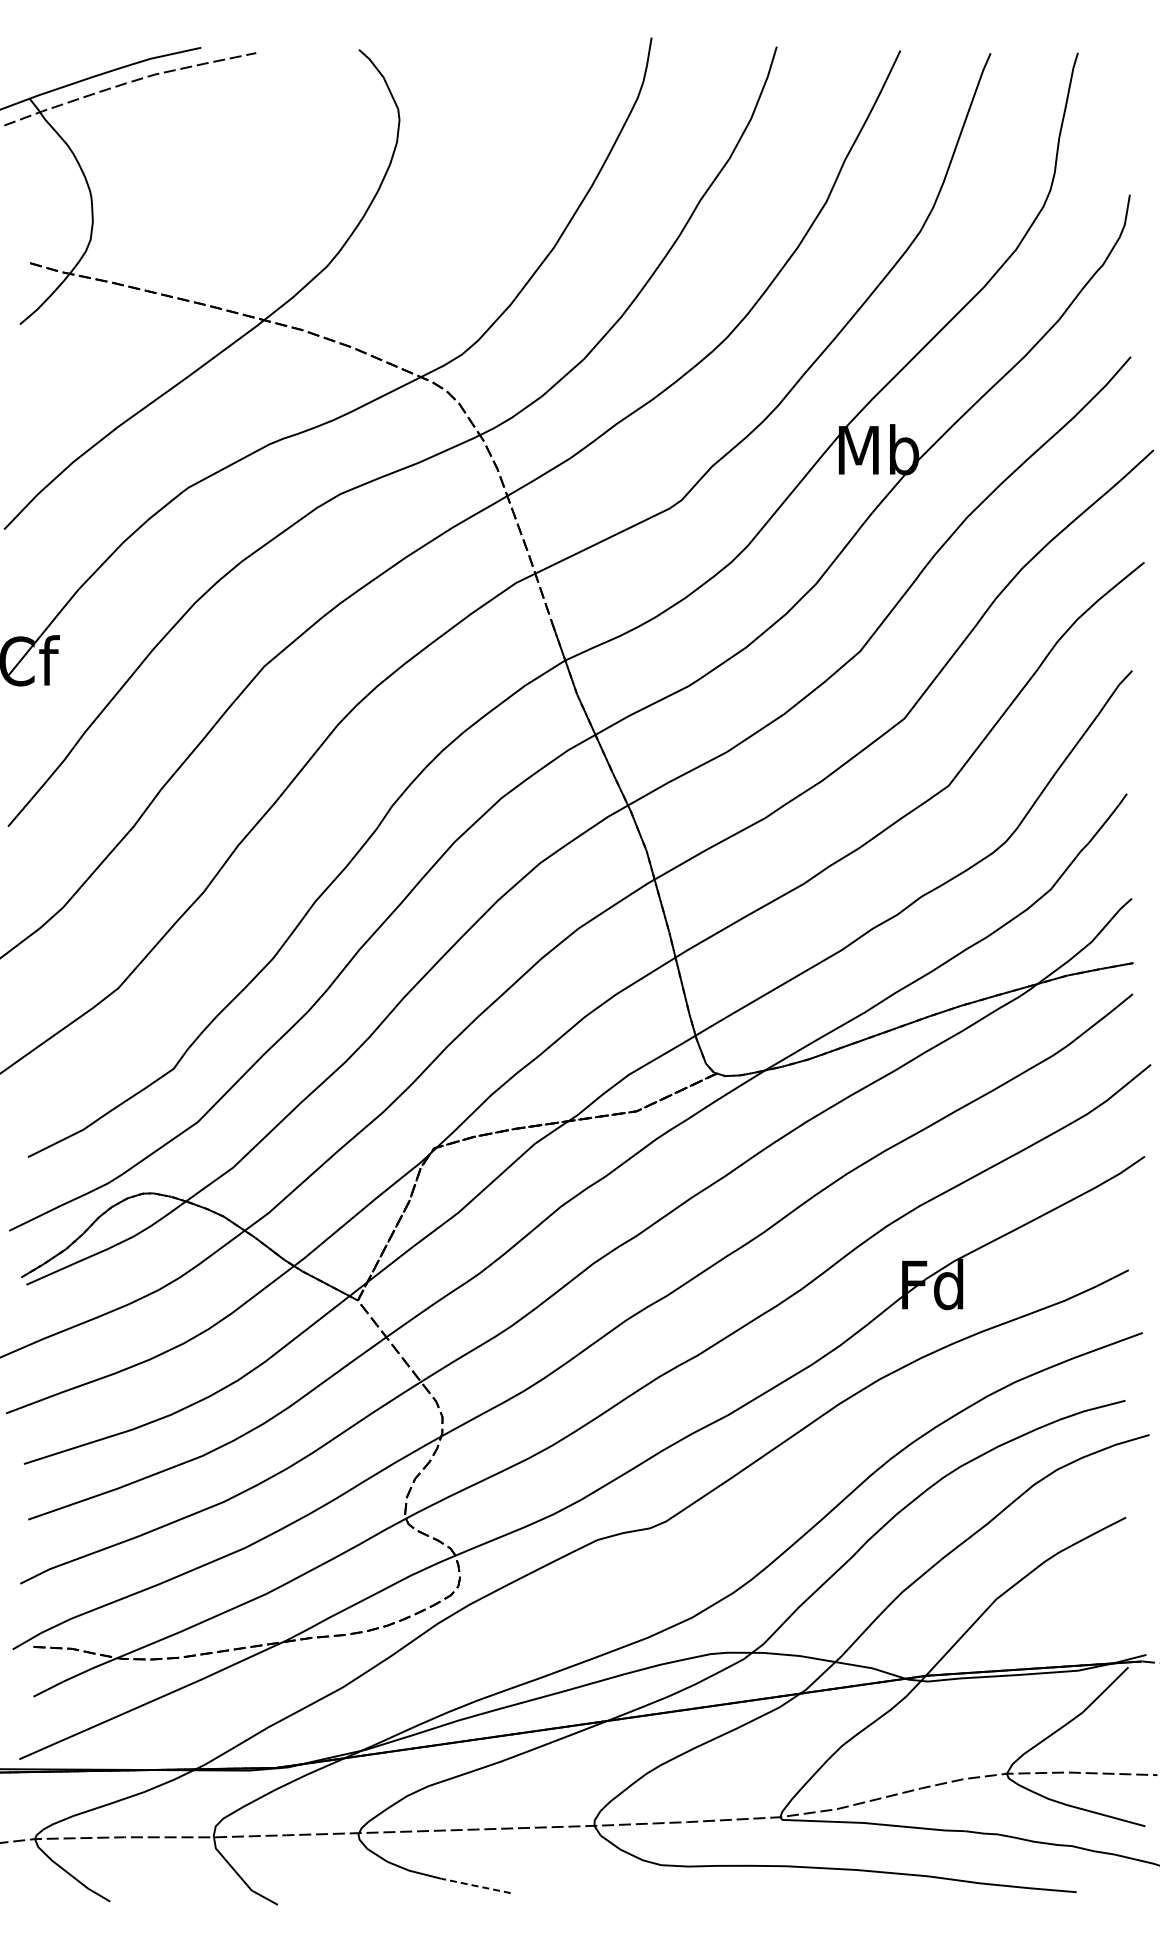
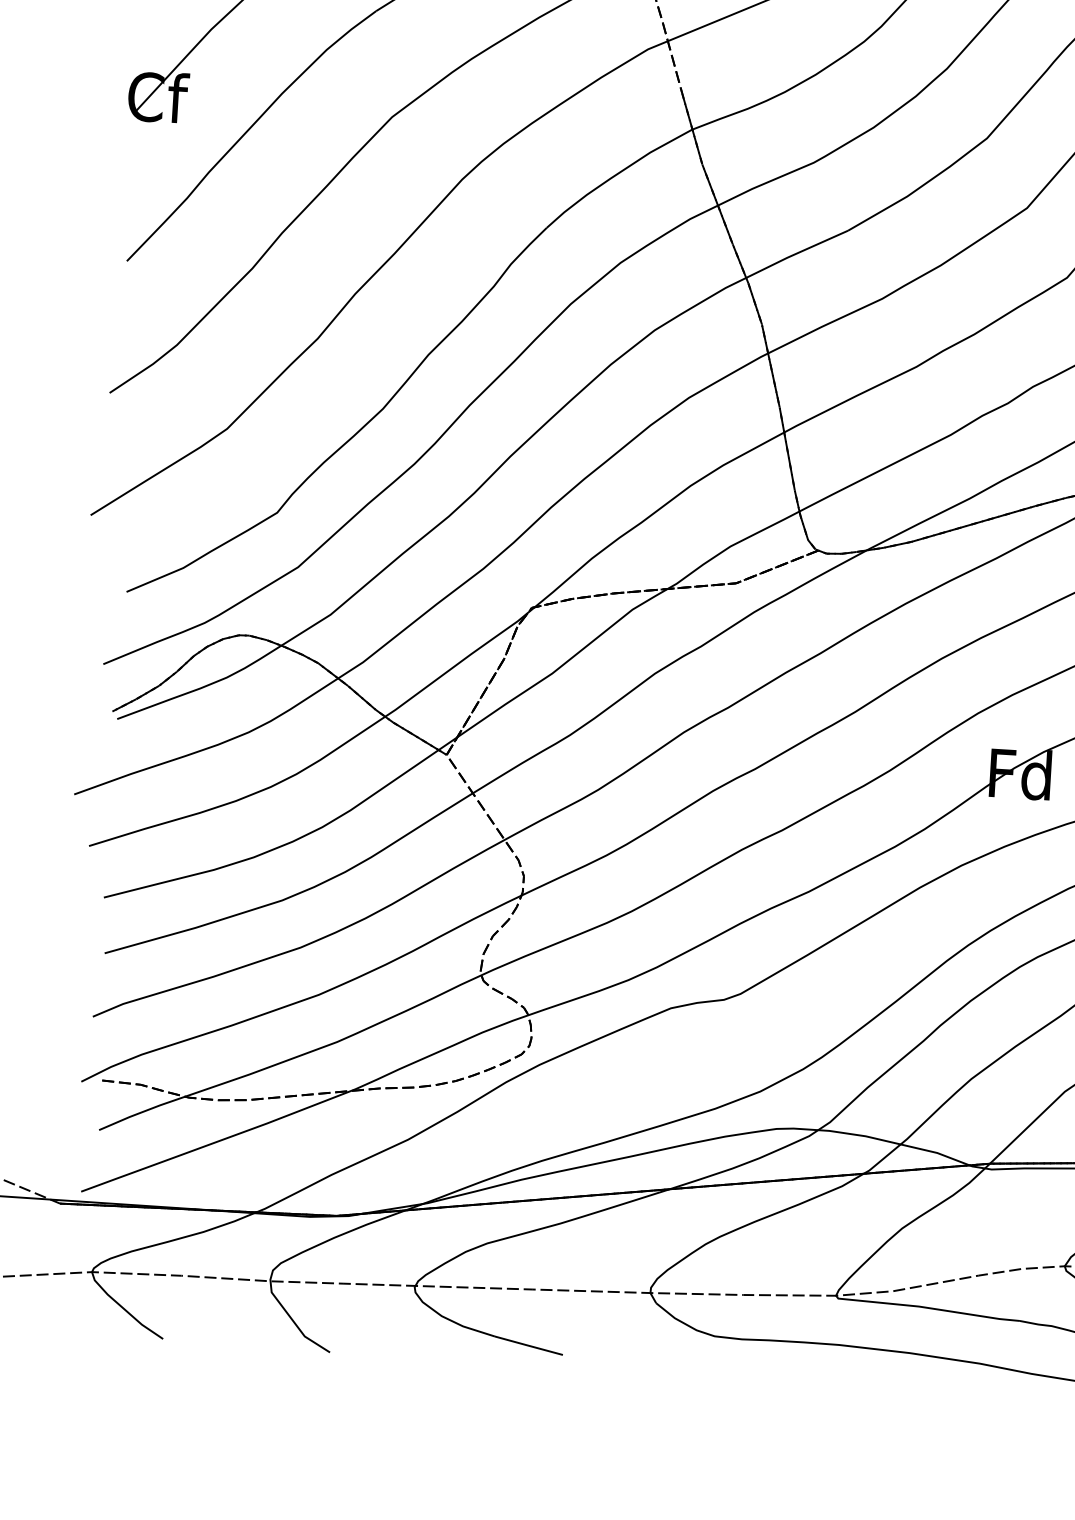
line: (475, 1885) -> (528, 1345), dashed -> solid

